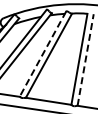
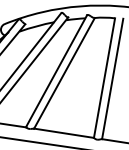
line: (42, 54) -> (55, 71), dashed -> solid
line: (85, 59) -> (112, 78), dashed -> solid

